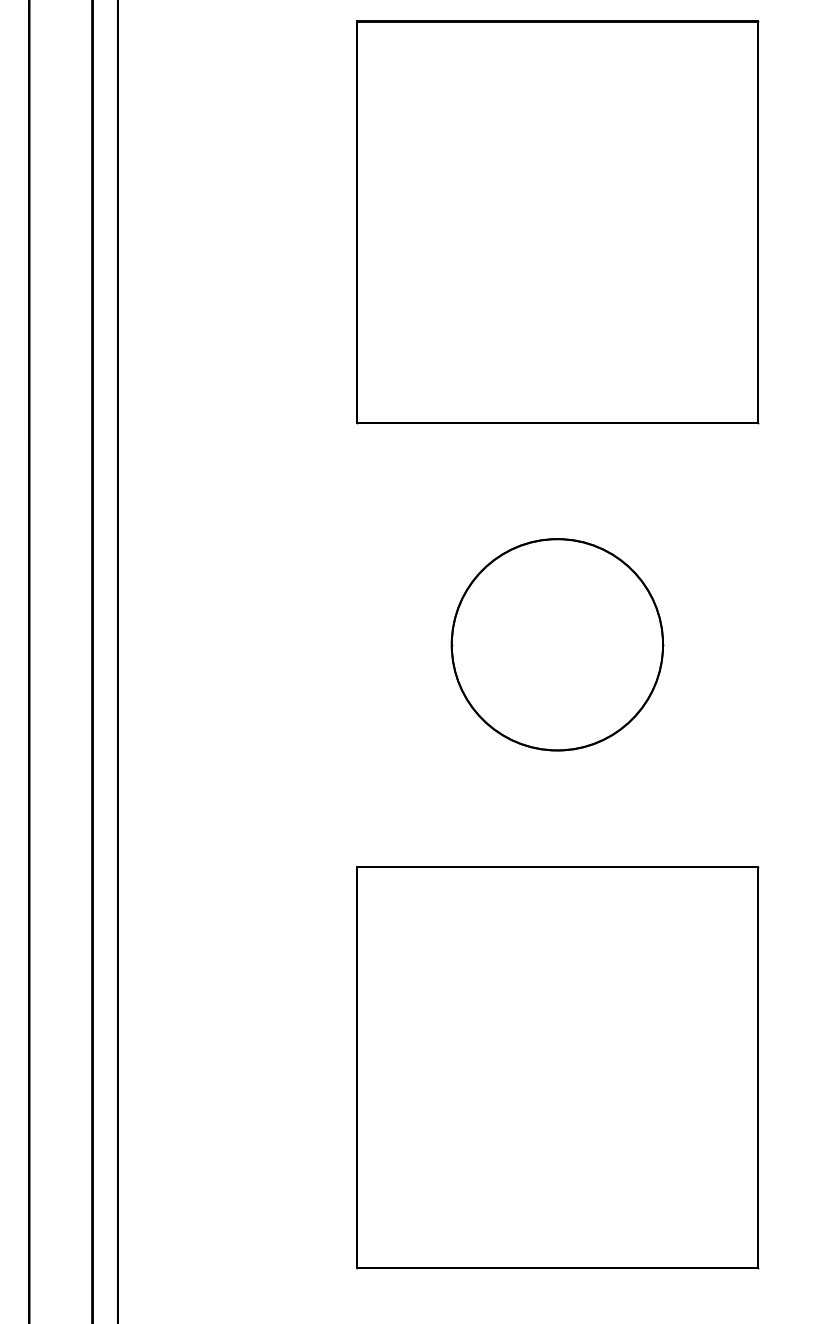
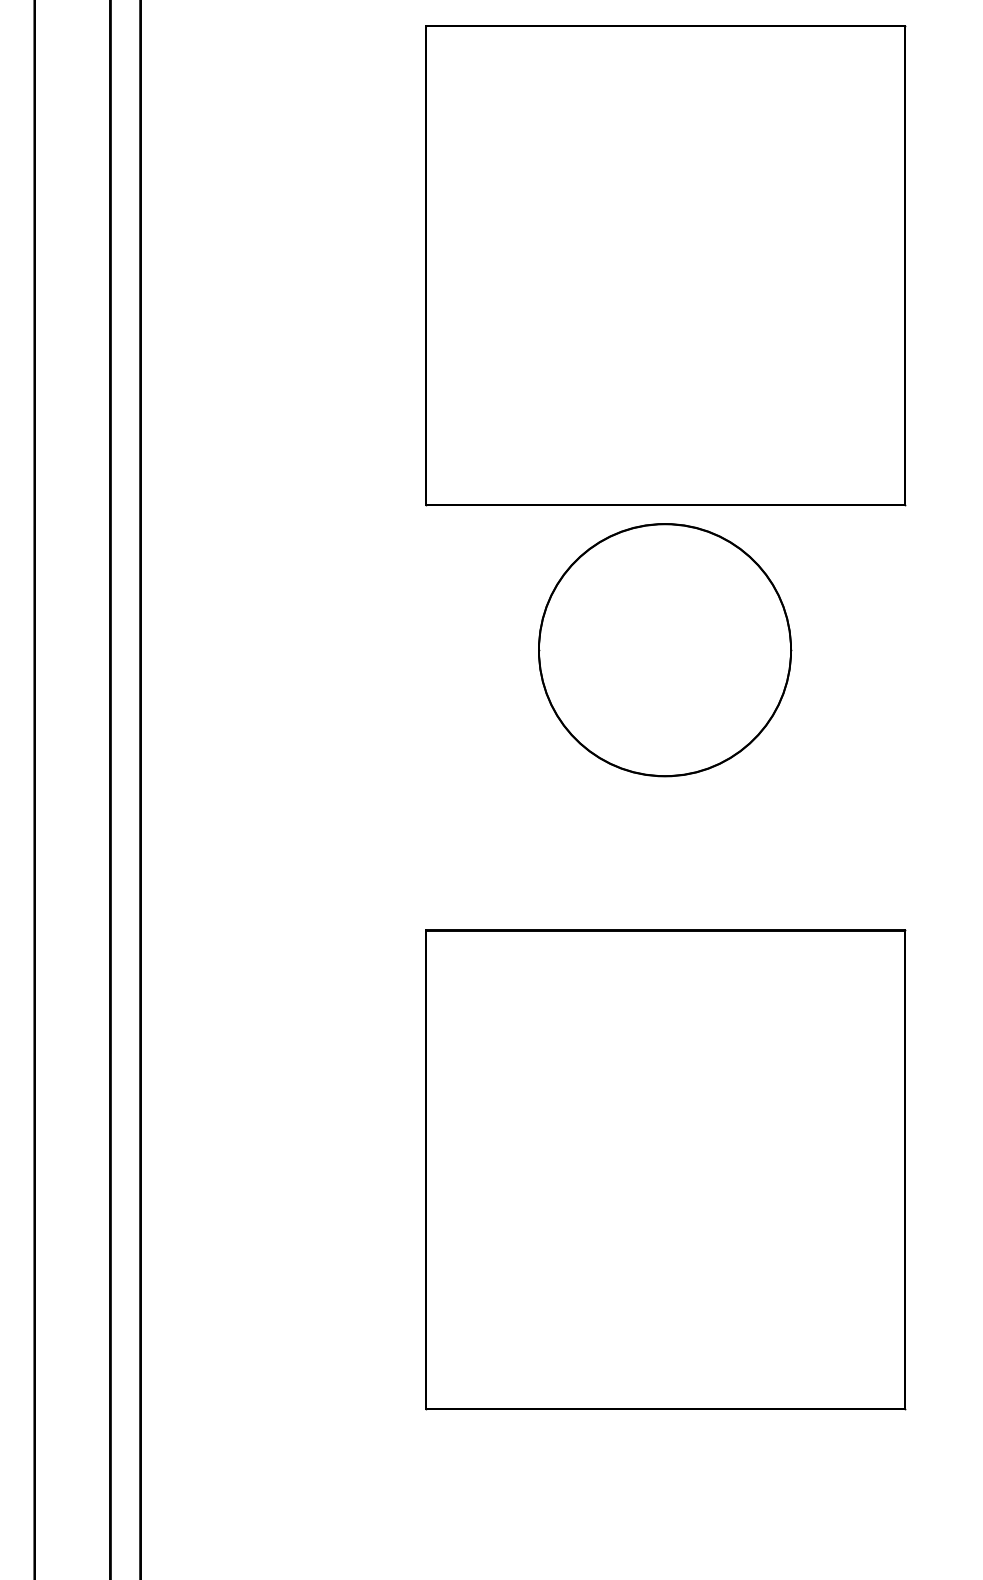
part: (557, 644) -> (665, 649), moved
part: (557, 1067) -> (665, 1170), moved

